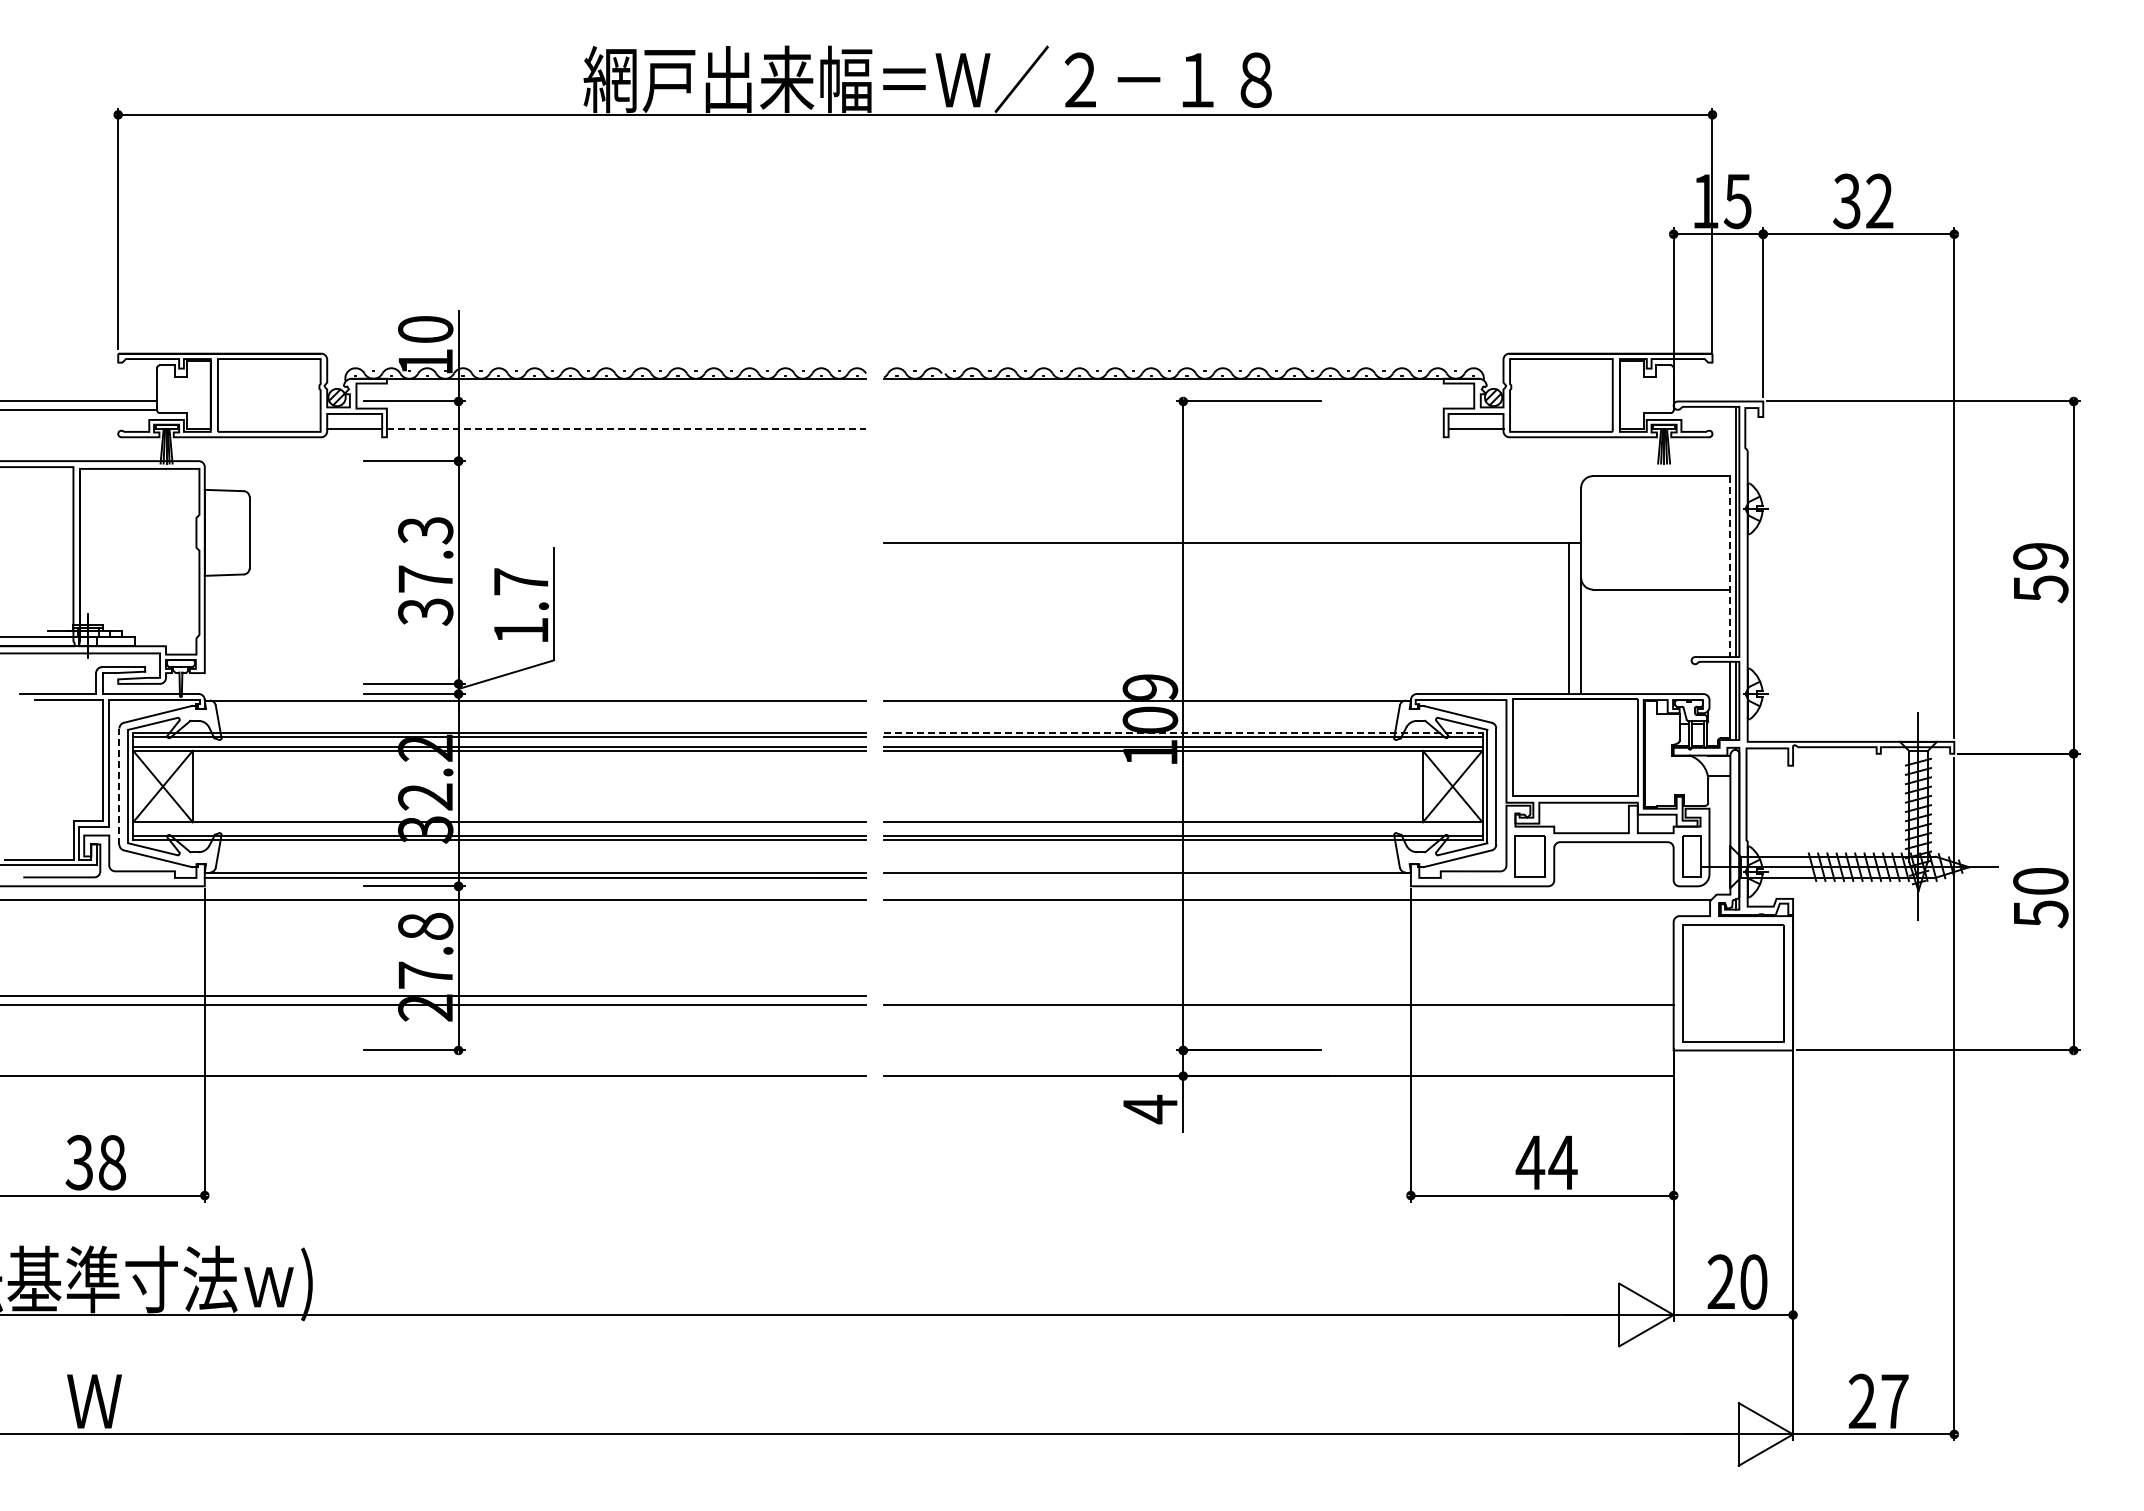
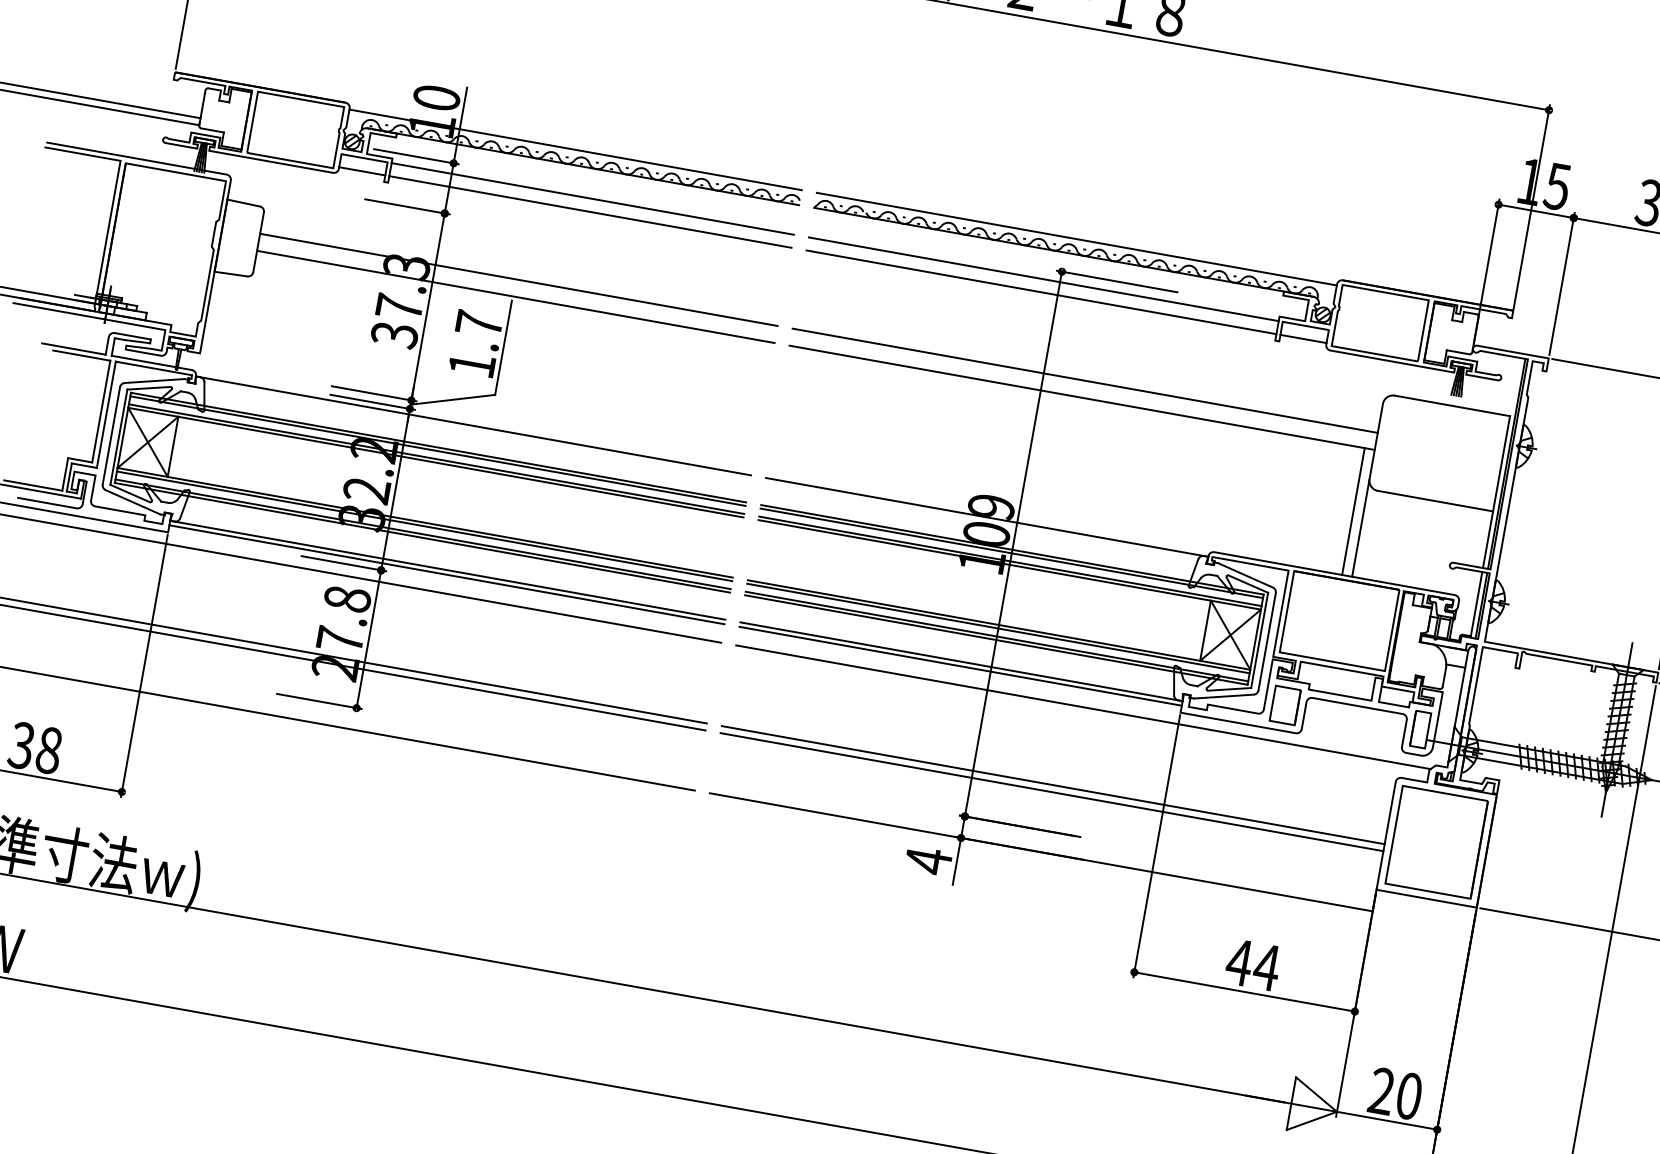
line: (596, 360) -> (575, 149), added
line: (1193, 360) -> (1076, 238), added
line: (626, 413) -> (592, 198), added
line: (1163, 413) -> (1043, 278), added
line: (626, 429) -> (590, 211), dashed -> solid
line: (1163, 429) -> (1041, 292), added
line: (557, 522) -> (518, 279), added
line: (1232, 522) -> (1085, 380), added
line: (557, 542) -> (515, 296), added
line: (1730, 567) -> (1496, 492), dashed -> solid
line: (1183, 732) -> (1012, 549), dashed -> solid
line: (119, 786) -> (111, 435), dashed -> solid
line: (499, 826) -> (424, 526), added
line: (1183, 826) -> (998, 628), added
line: (1147, 877) -> (960, 665), added
line: (1278, 996) -> (1052, 785), added

